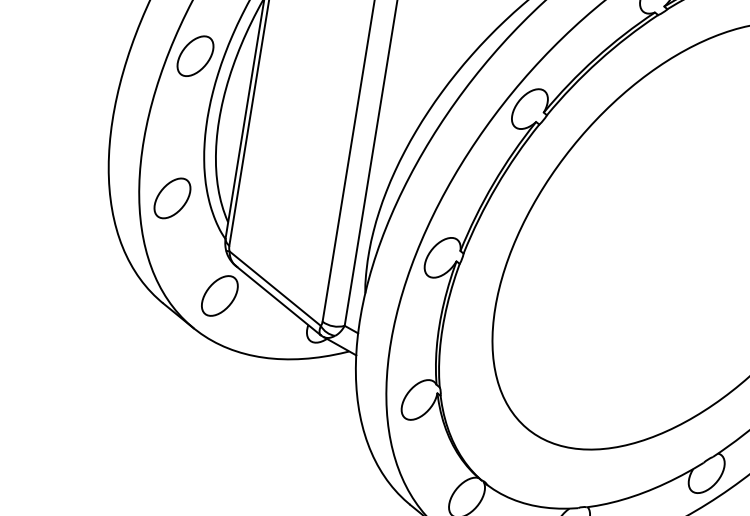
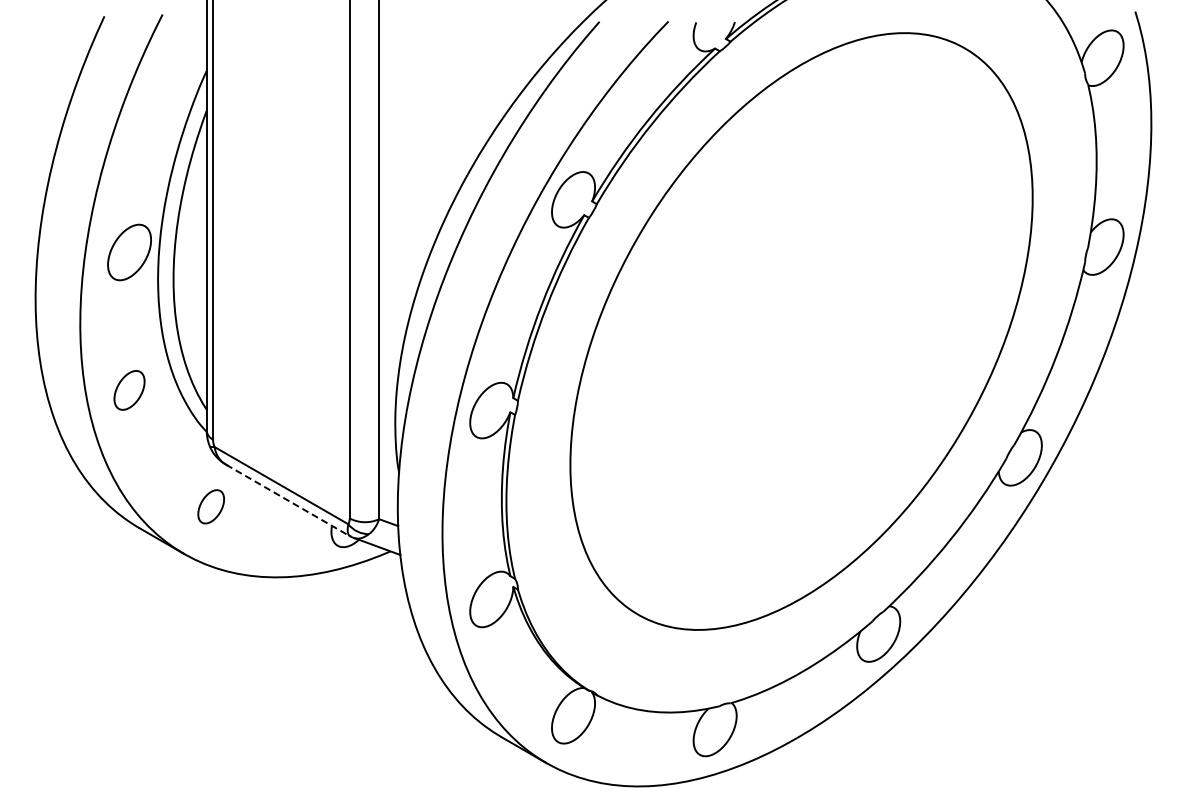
part: (195, 56) -> (129, 252), moved
part: (172, 198) -> (129, 390), size x0.7
part: (219, 295) -> (210, 506), size x0.6
line: (278, 300) -> (288, 500), solid -> dashed

